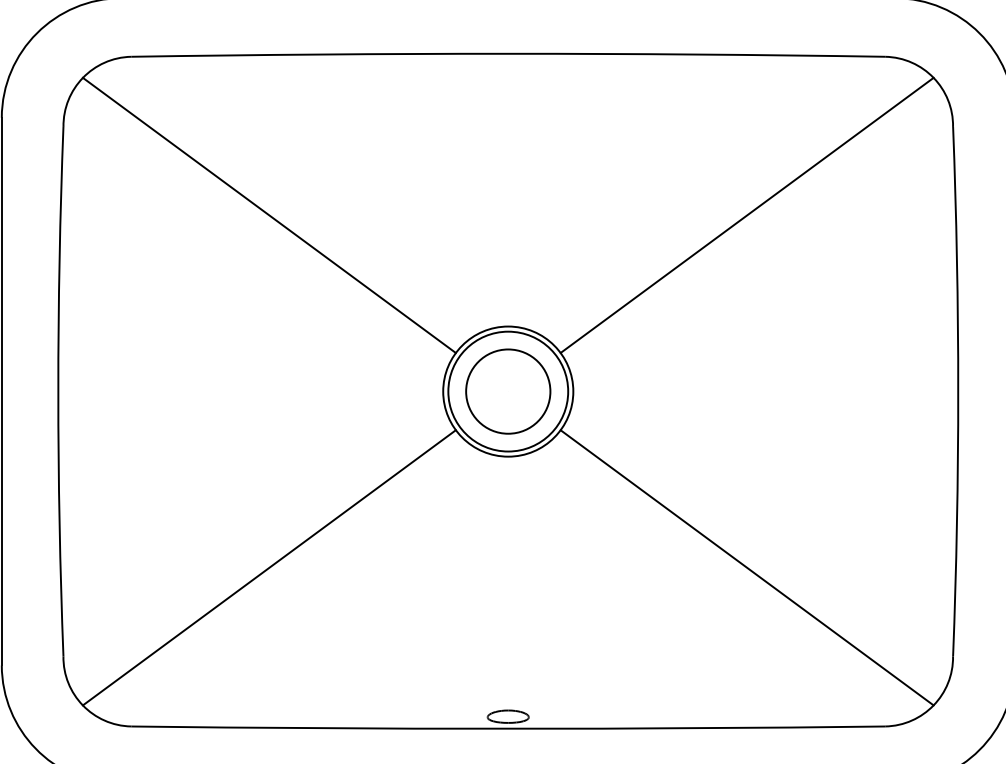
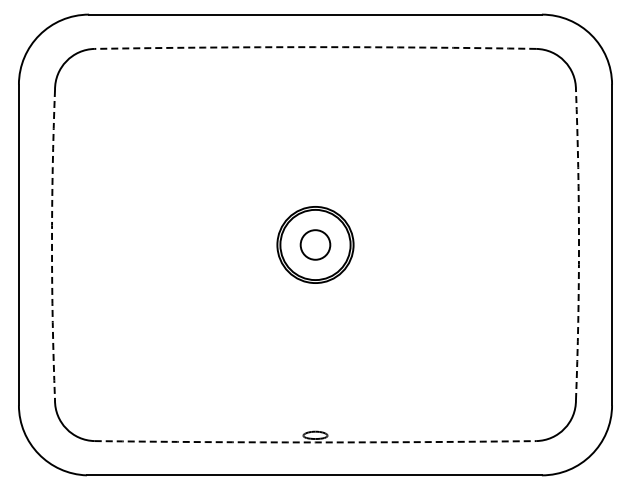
arc: (508, 54) -> (315, 47), solid -> dashed
line: (269, 214) -> (175, 141), removed
line: (747, 214) -> (455, 141), removed
arc: (59, 390) -> (52, 244), solid -> dashed
circle: (508, 390) -> (315, 244), size x0.6
arc: (957, 390) -> (578, 244), solid -> dashed
line: (269, 566) -> (175, 347), removed
line: (747, 566) -> (455, 347), removed
arc: (508, 728) -> (315, 442), solid -> dashed

